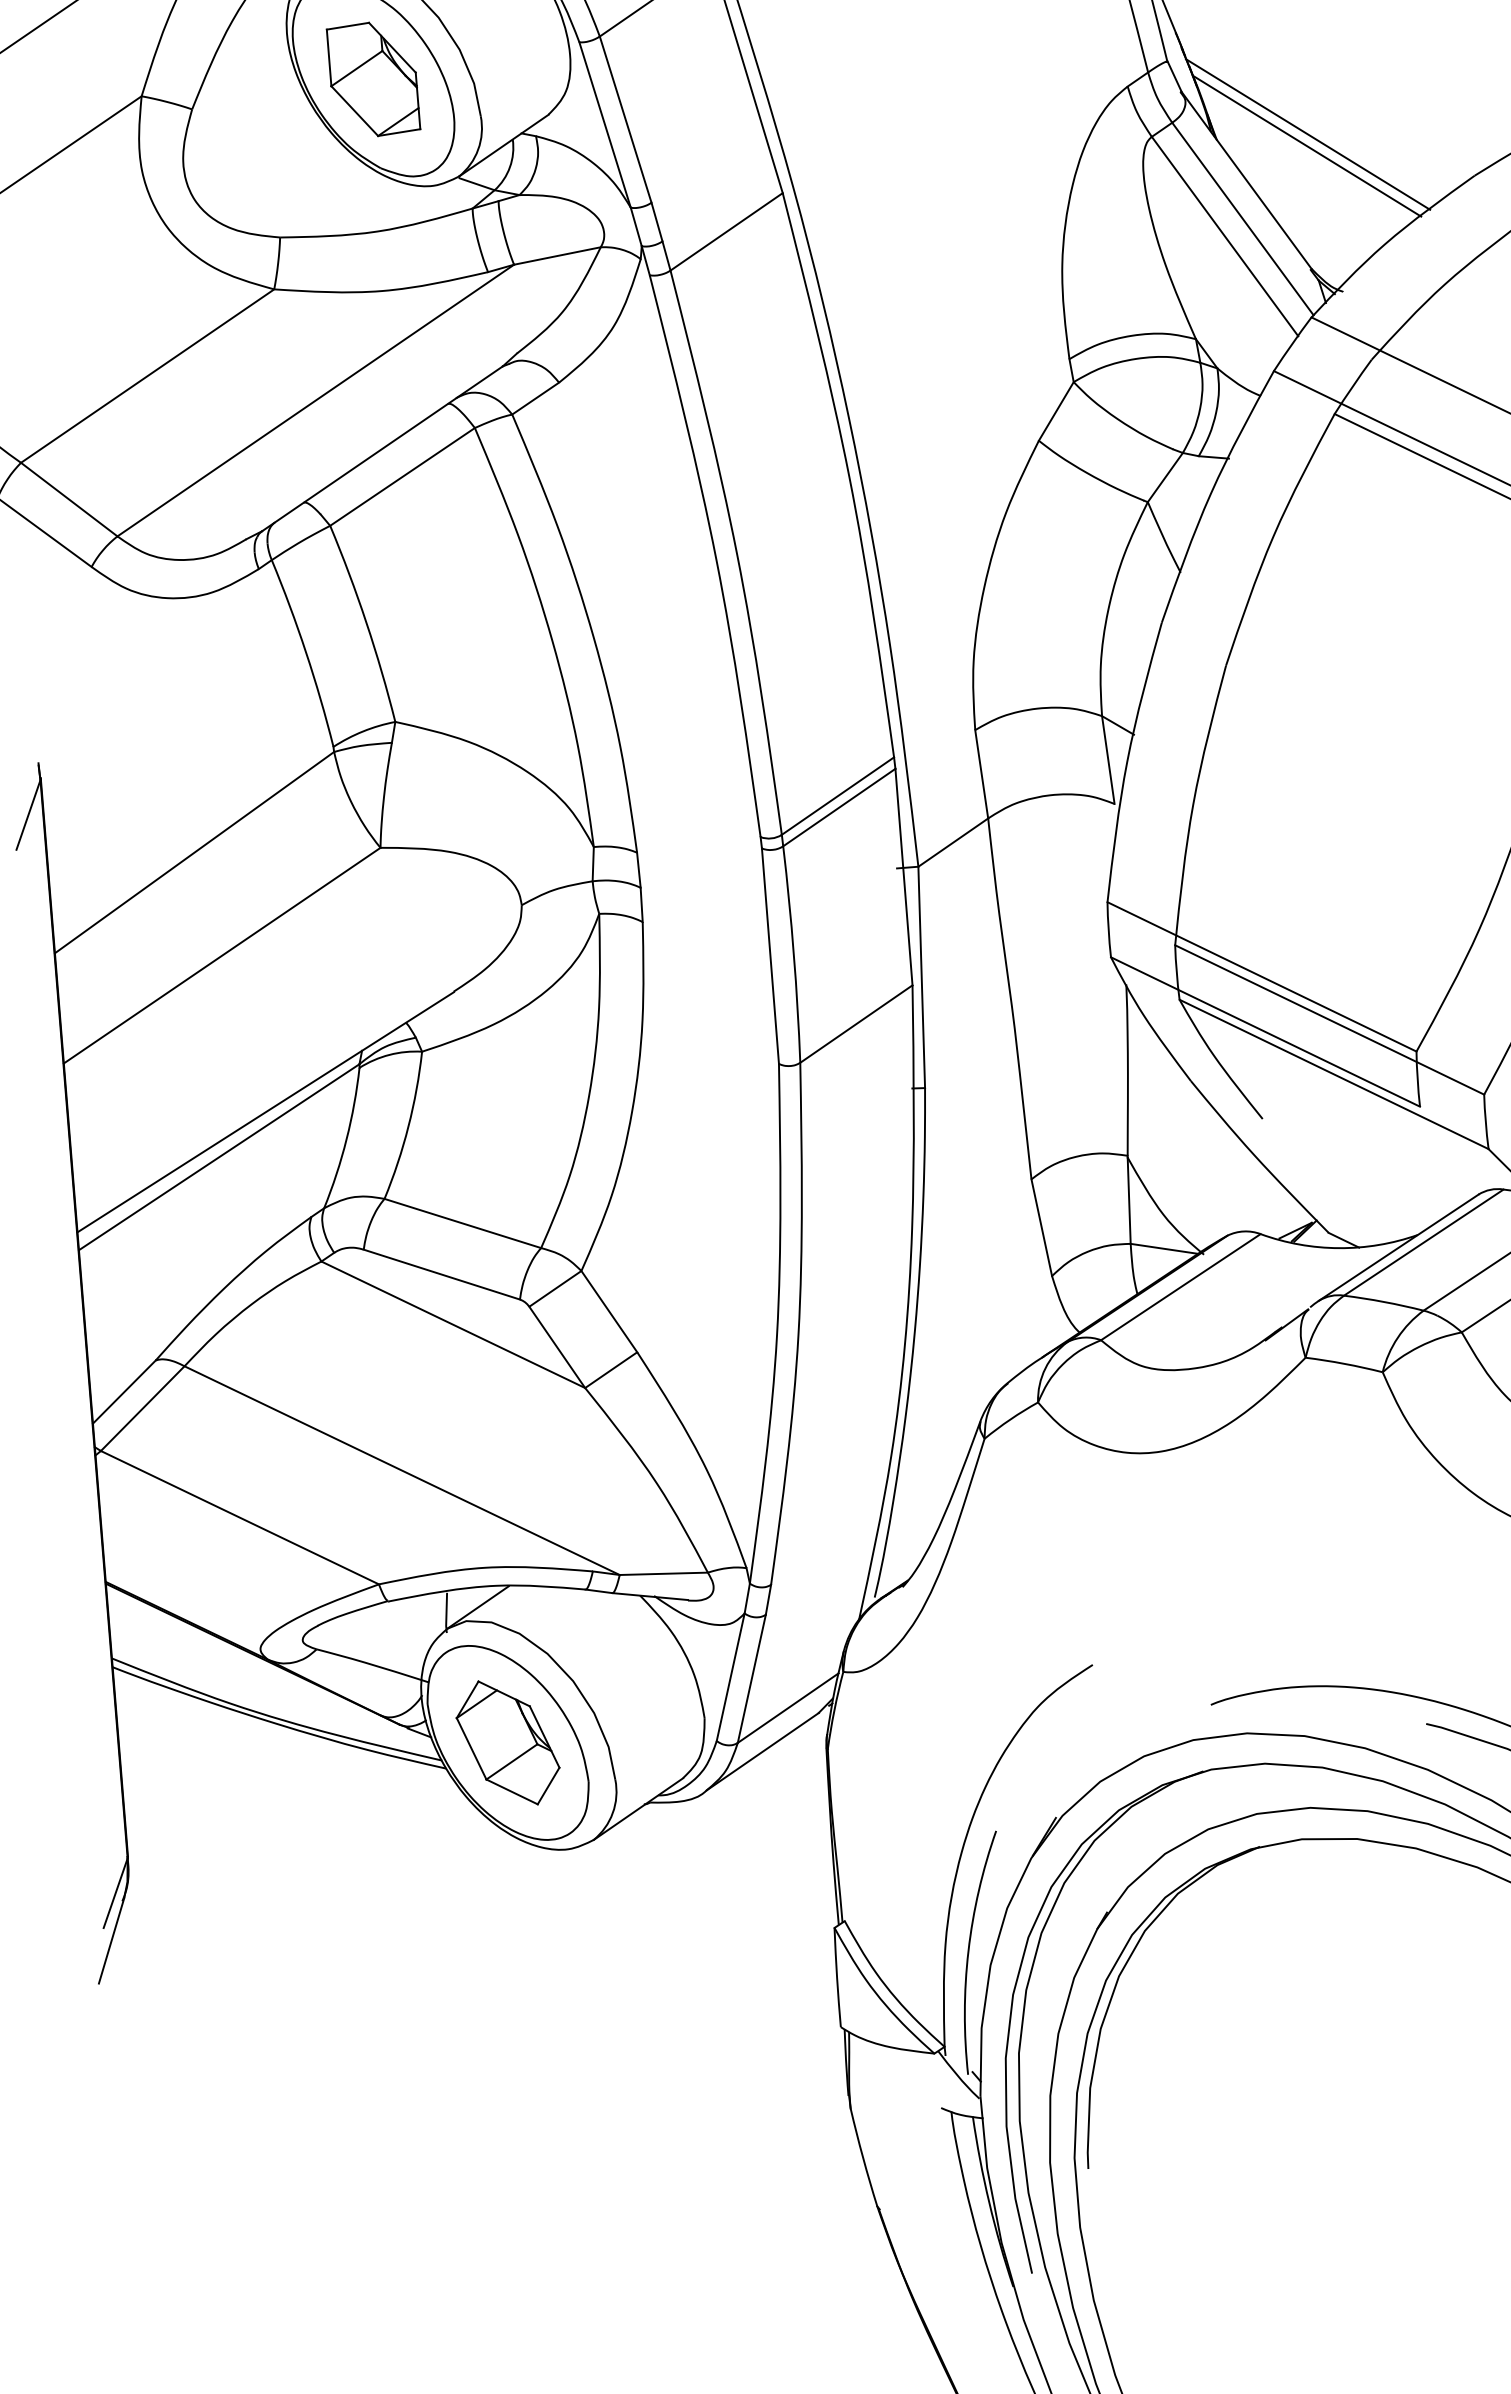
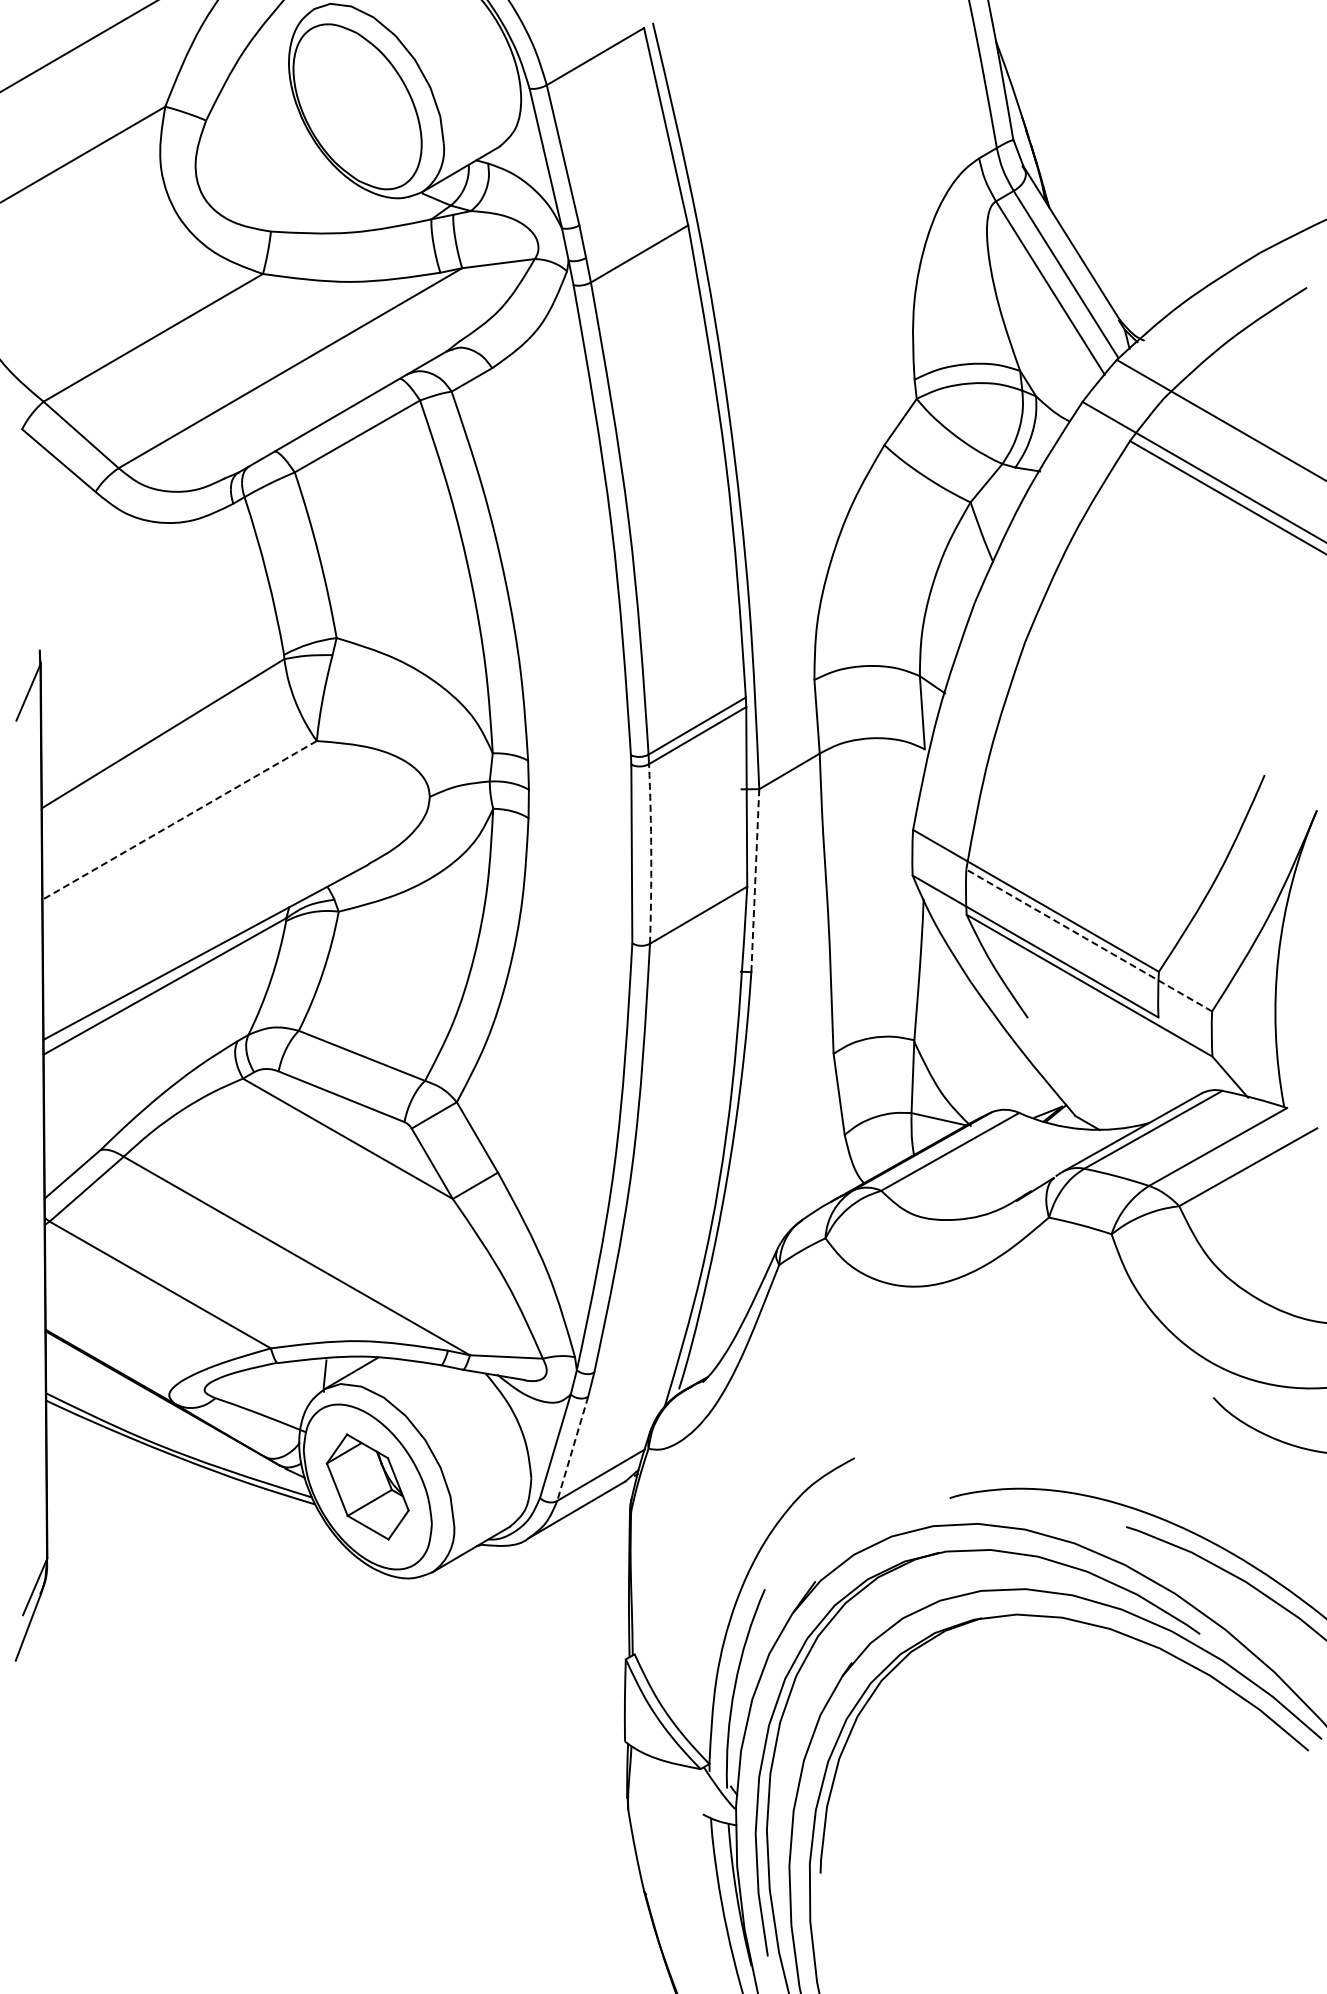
part: (373, 79) -> (357, 106), removed
line: (1307, 134) -> (1124, 208), removed
line: (1307, 146) -> (1123, 218), removed
arc: (794, 953) -> (651, 853), solid -> dashed
line: (221, 955) -> (179, 820), solid -> dashed
line: (921, 977) -> (755, 880), solid -> dashed
line: (1330, 1019) -> (1089, 940), solid -> dashed
line: (751, 1679) -> (572, 1449), solid -> dashed

